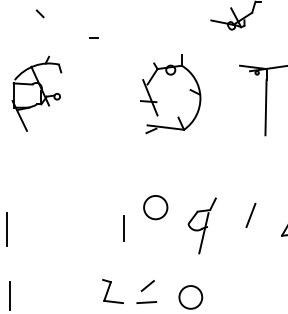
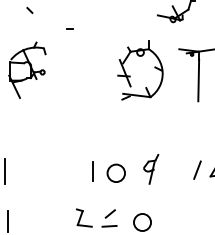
part: (157, 100) -> (130, 75), moved
circle: (154, 206) -> (115, 172), moved
line: (250, 214) -> (197, 169), moved
part: (202, 226) -> (151, 169), size x0.71

